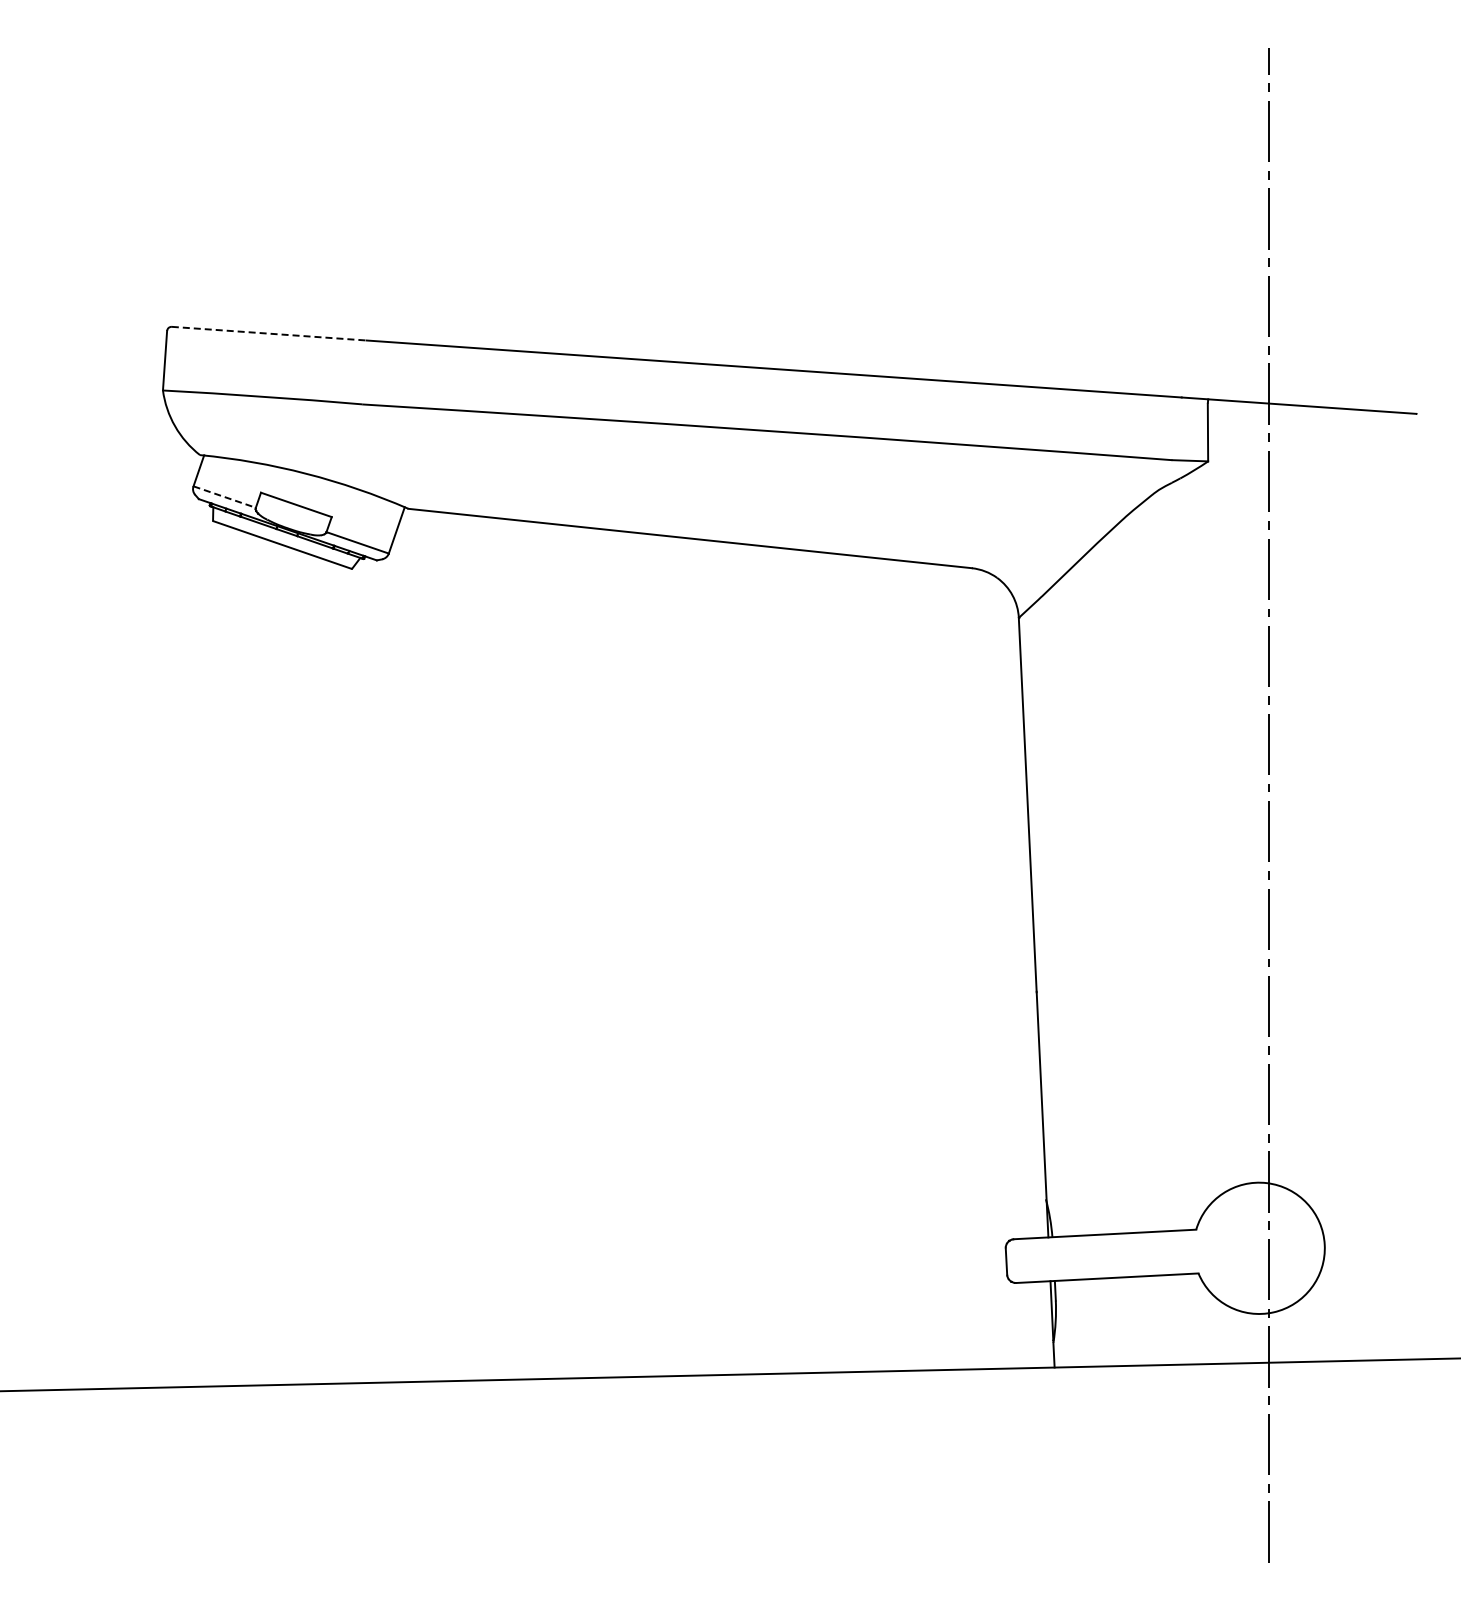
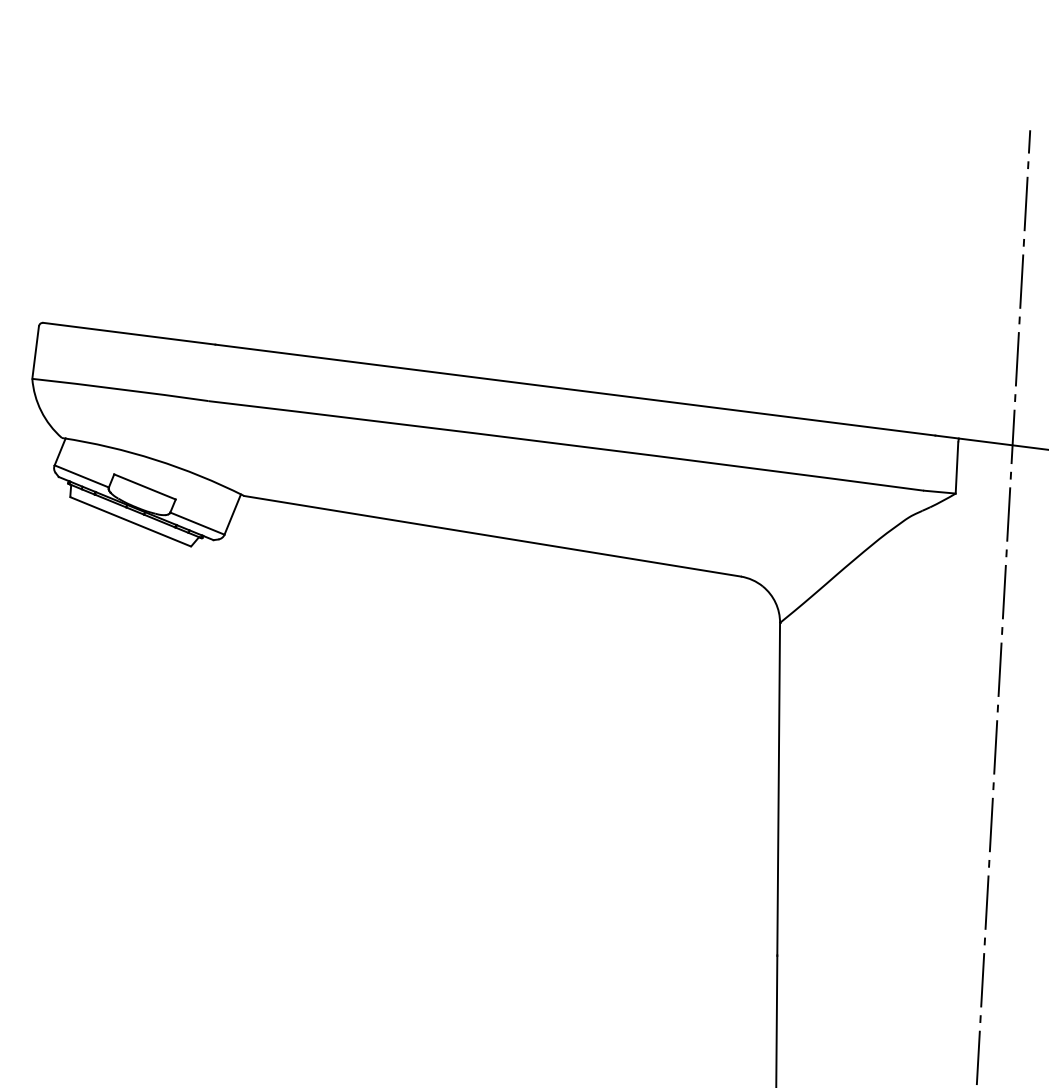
line: (269, 333) -> (129, 333), dashed -> solid
line: (224, 497) -> (81, 476), dashed -> solid

